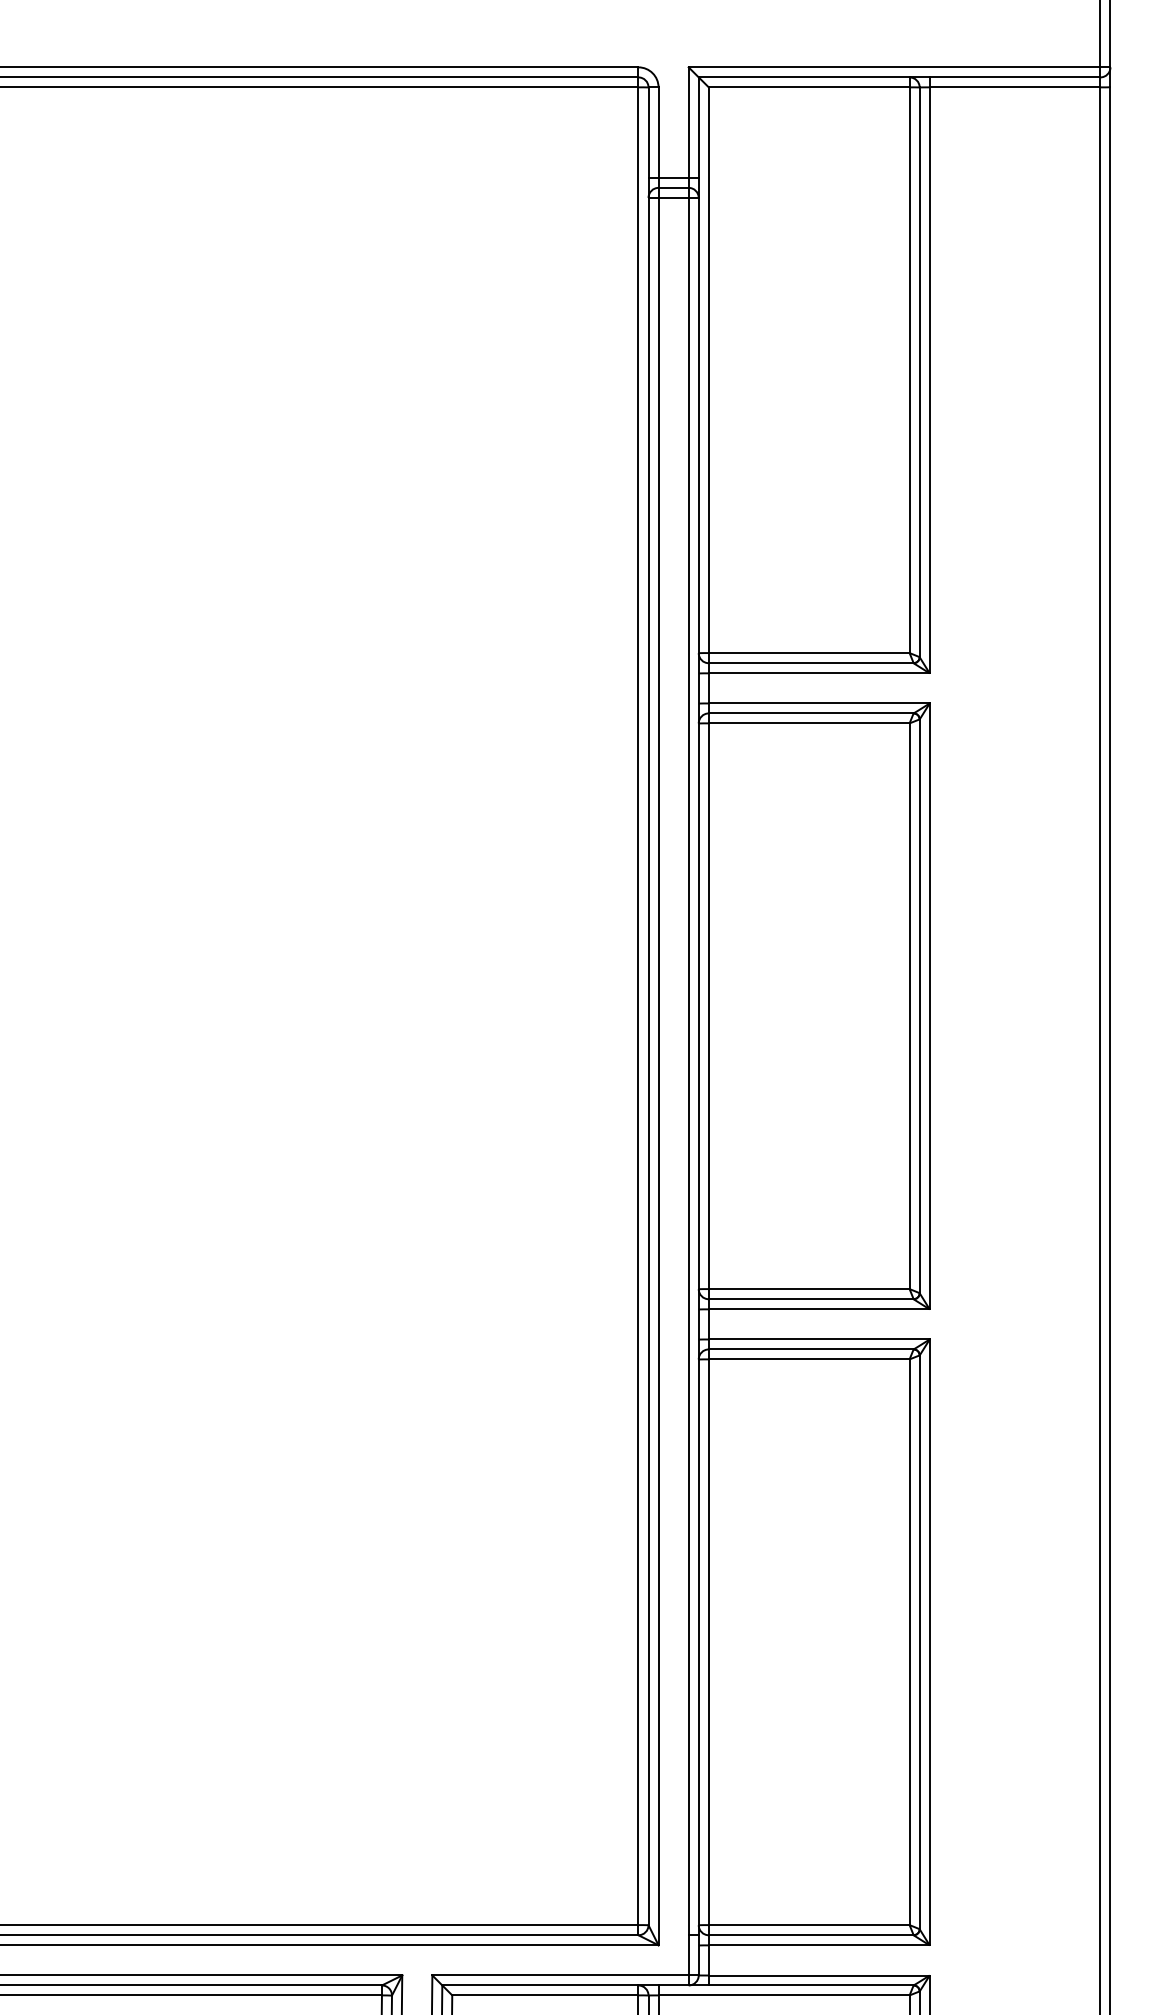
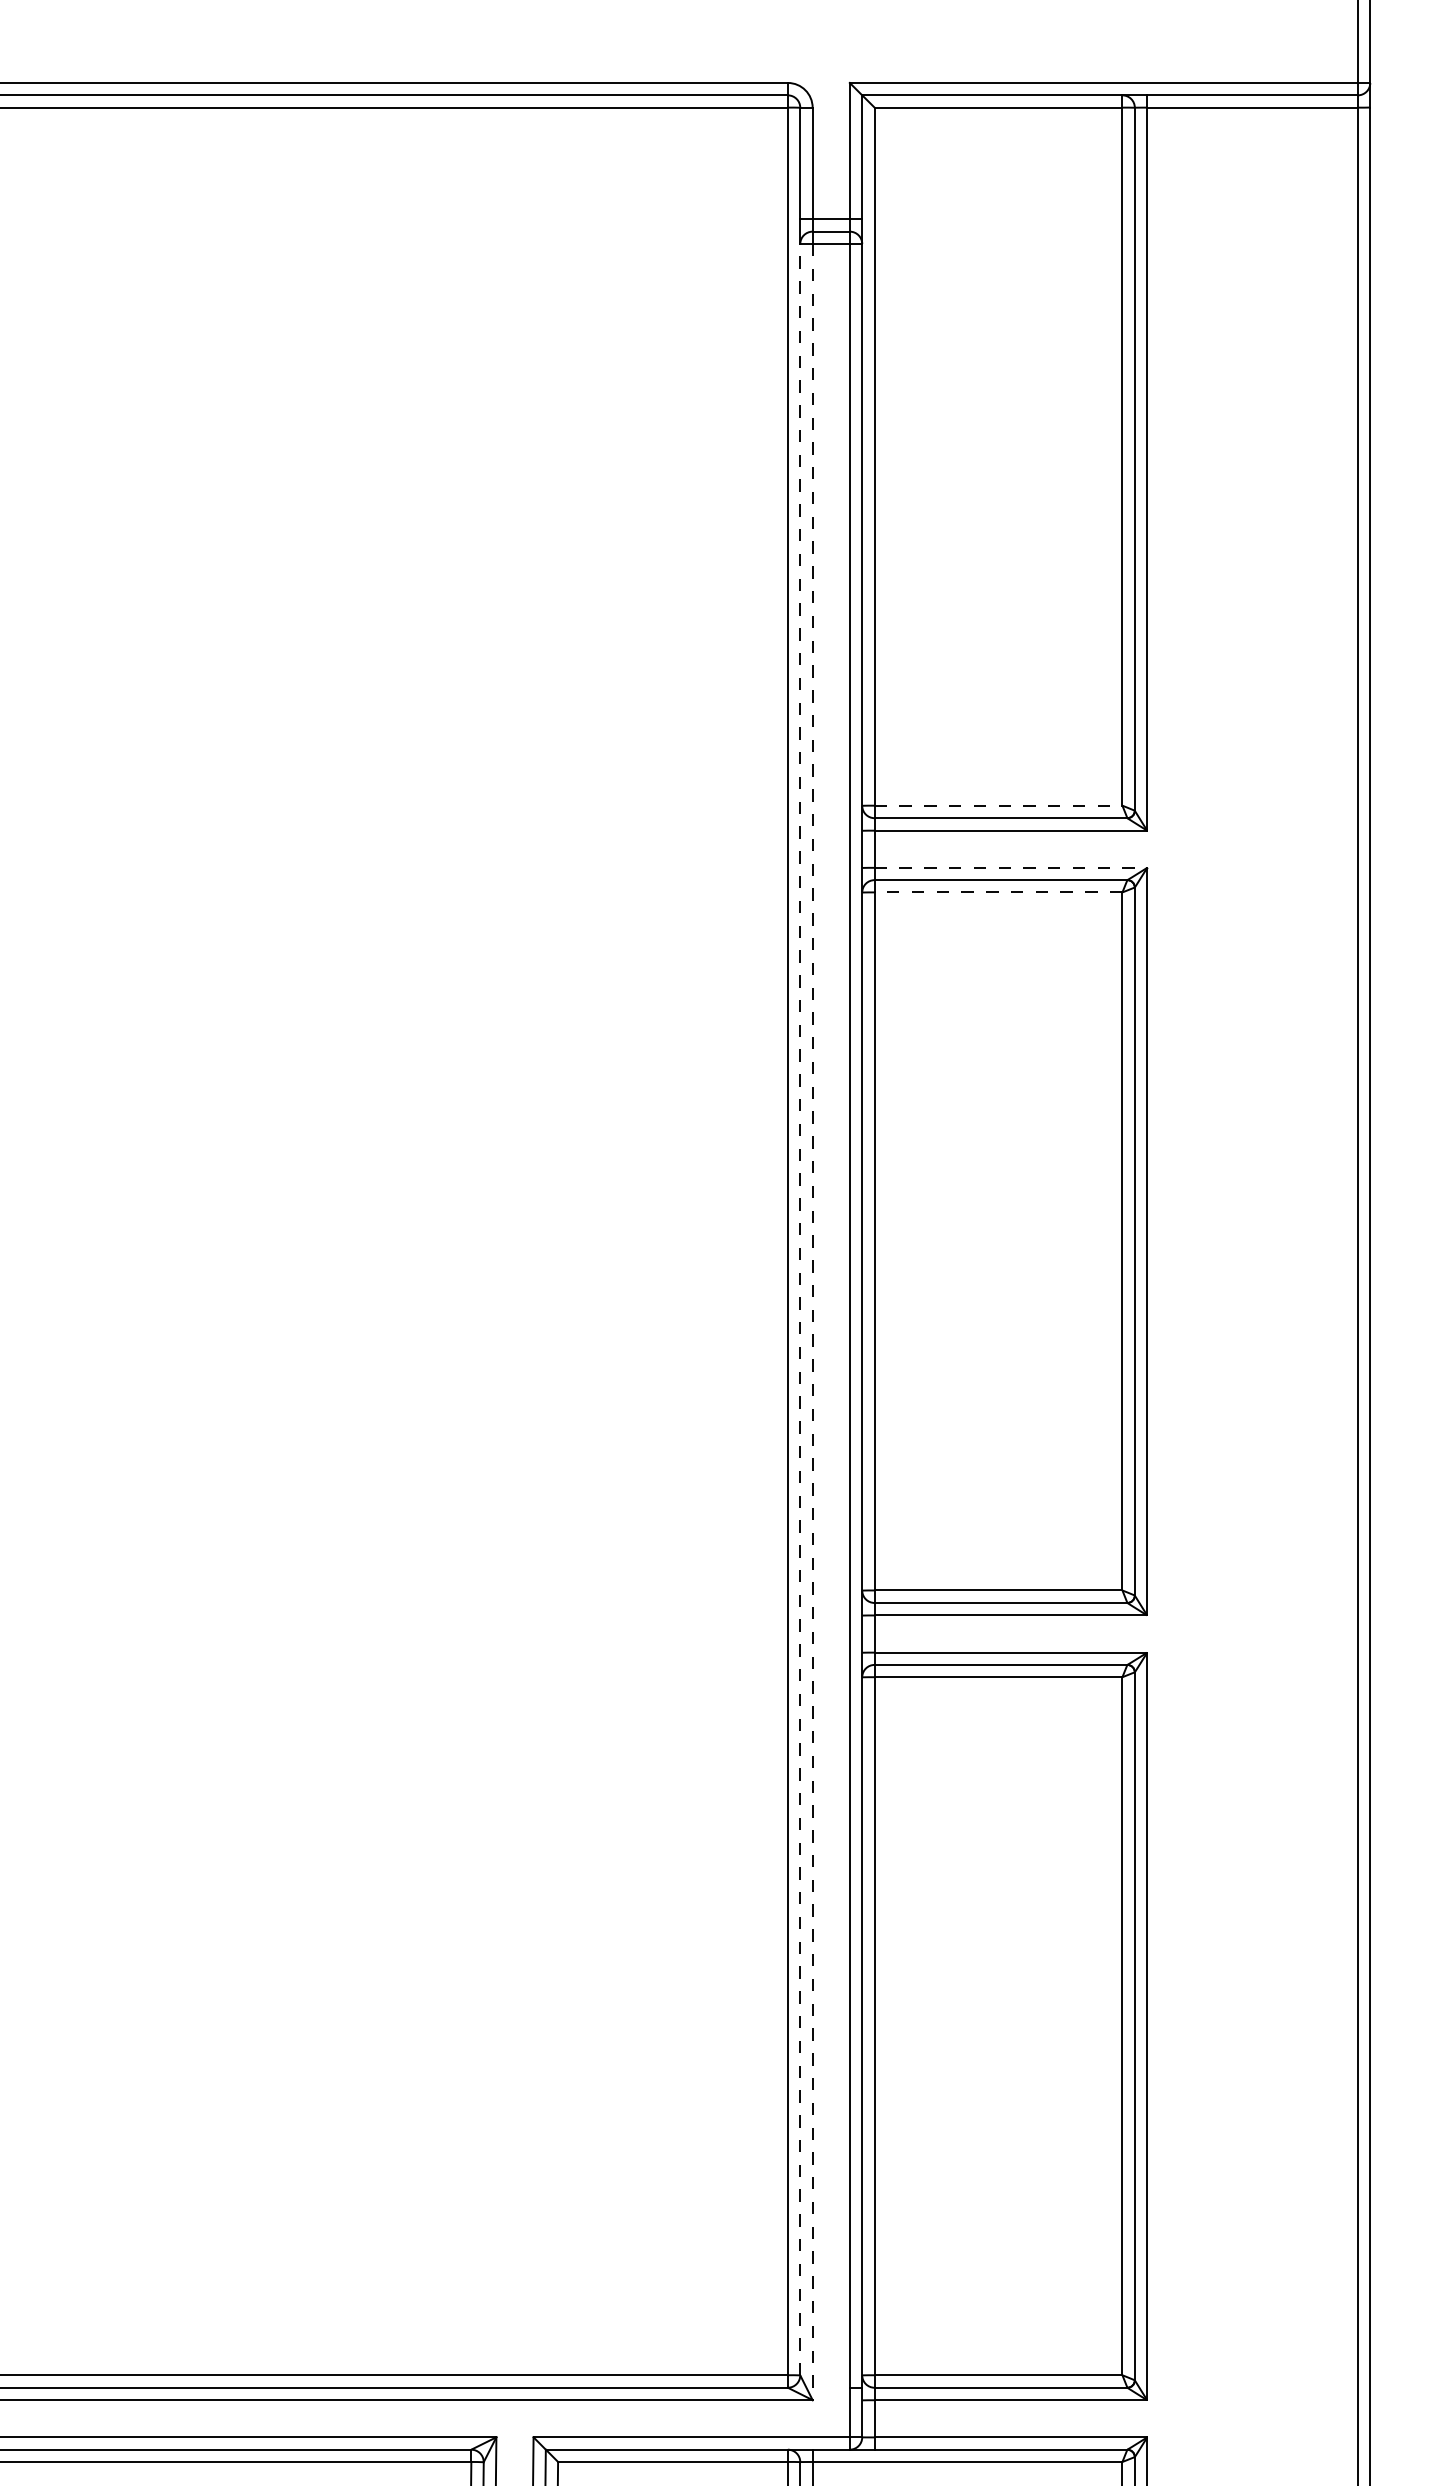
line: (809, 653) -> (998, 806), solid -> dashed
line: (819, 703) -> (1011, 867), solid -> dashed
line: (808, 723) -> (997, 892), solid -> dashed
line: (648, 1061) -> (800, 1309), solid -> dashed
line: (658, 1071) -> (812, 1321), solid -> dashed

